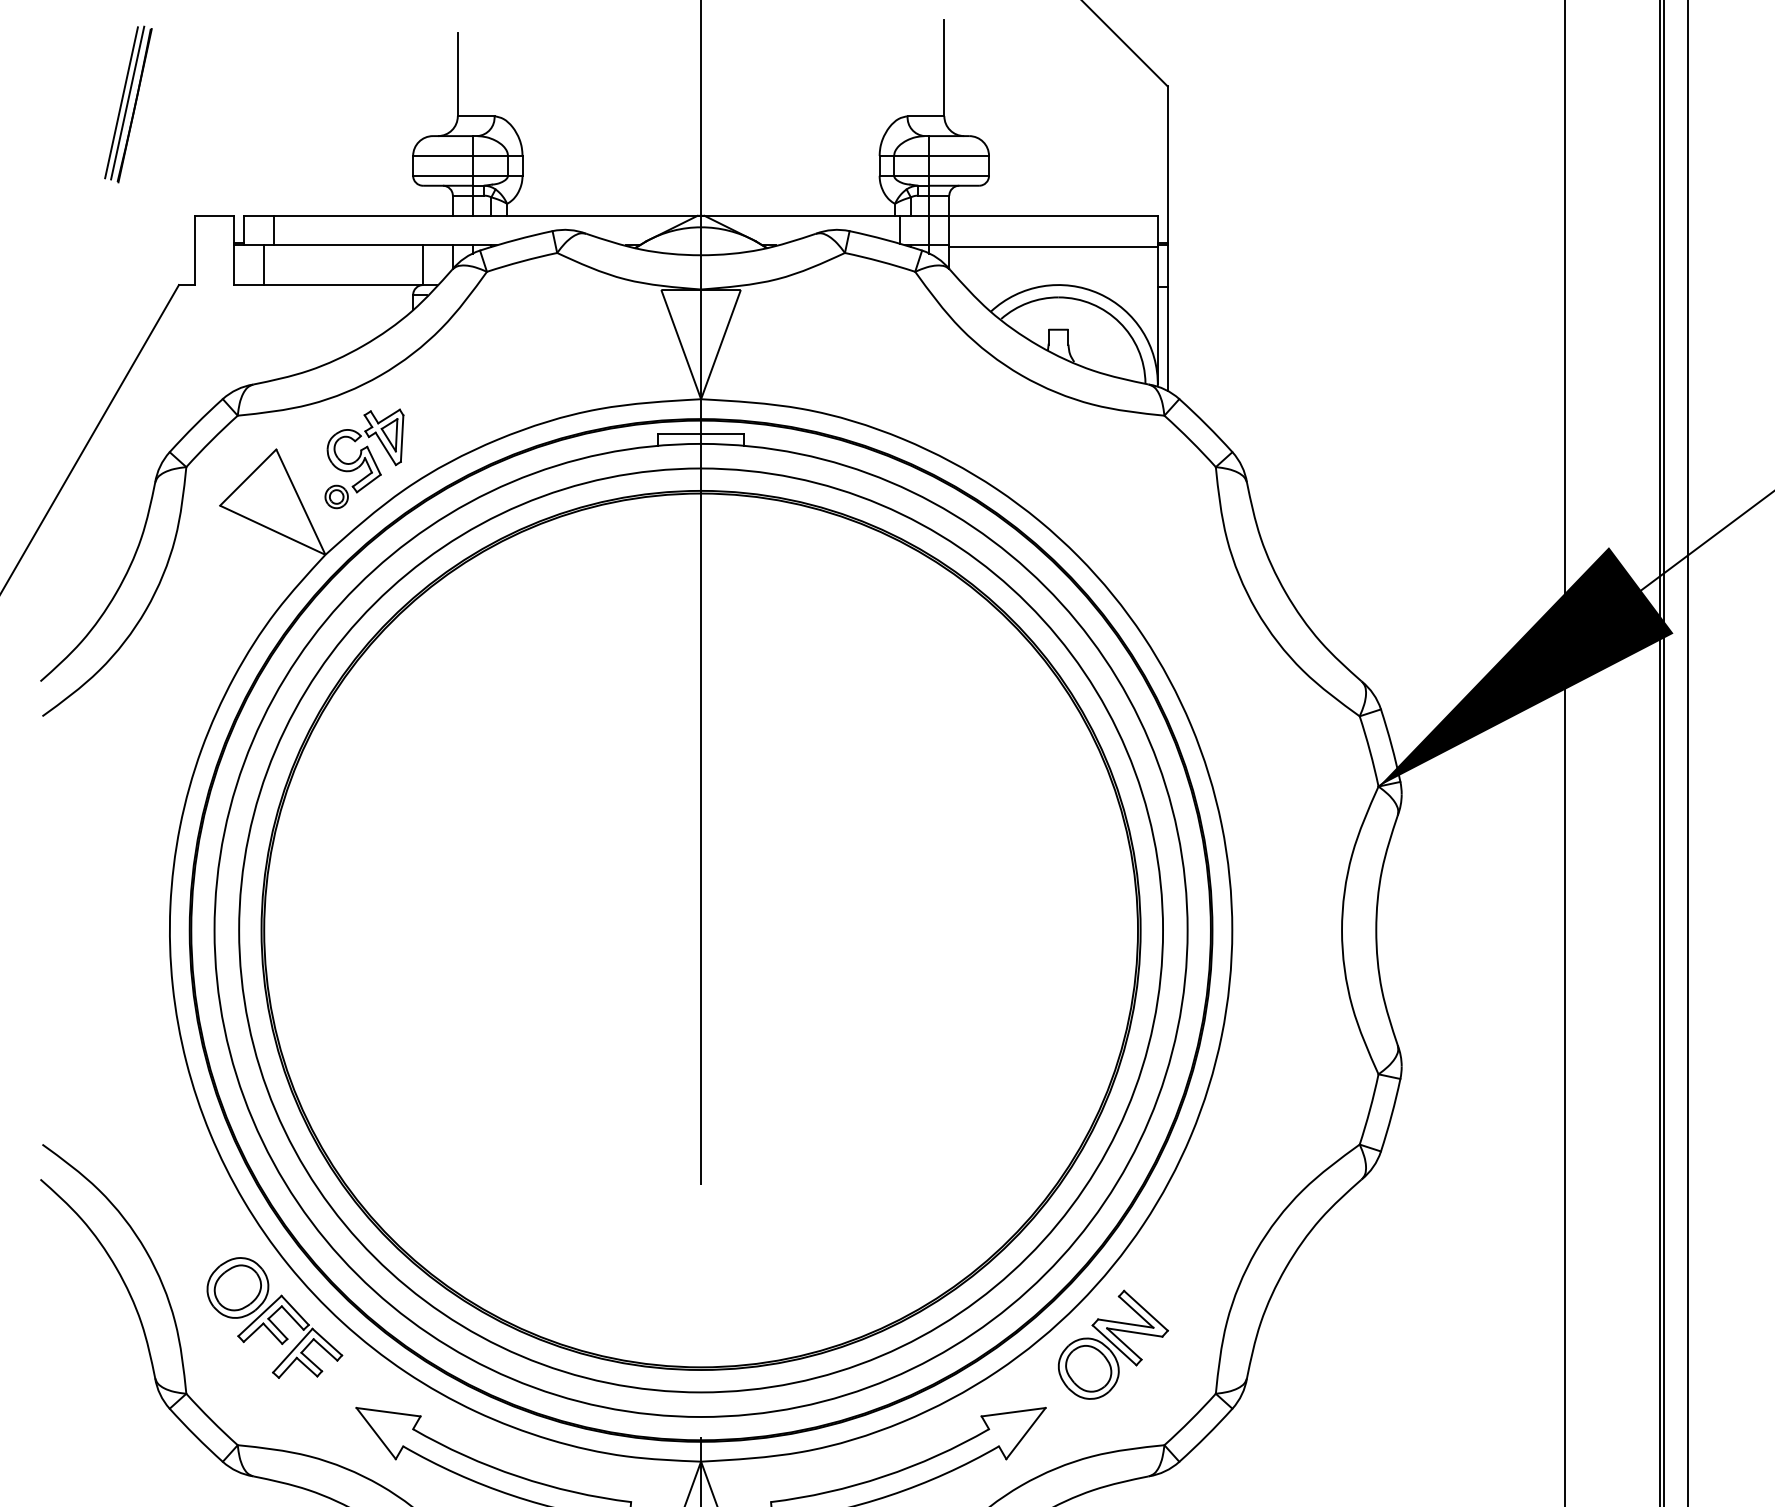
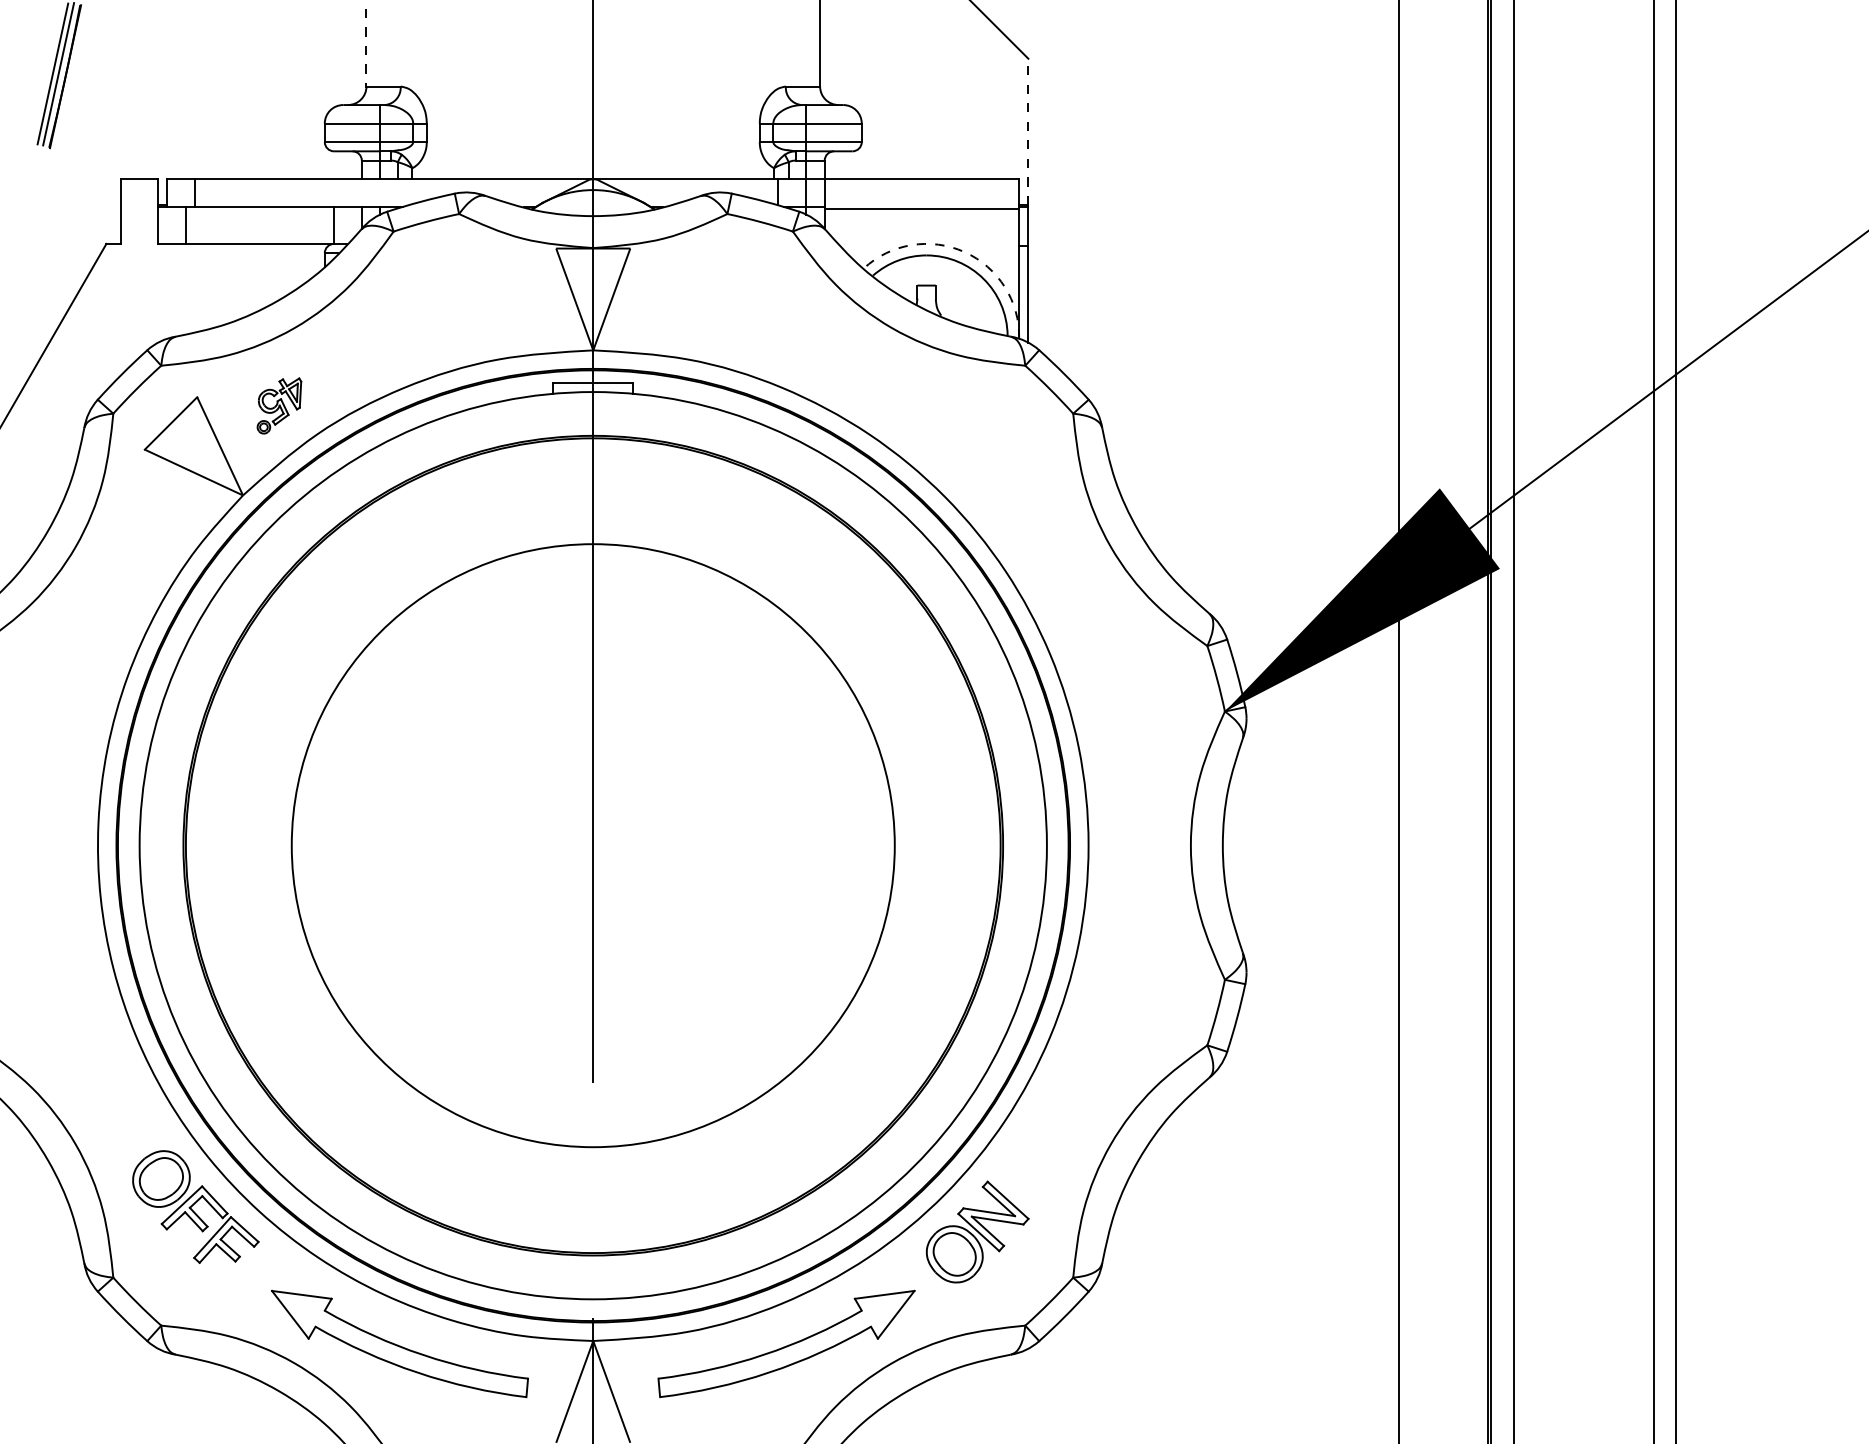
line: (457, 74) -> (366, 47), solid -> dashed
line: (1167, 164) -> (1028, 131), solid -> dashed
arc: (1099, 294) -> (964, 252), solid -> dashed
part: (364, 458) -> (279, 405), size x0.6
circle: (701, 930) -> (593, 845), size x0.7

